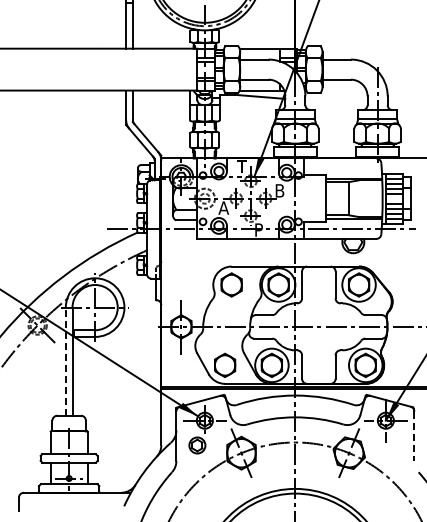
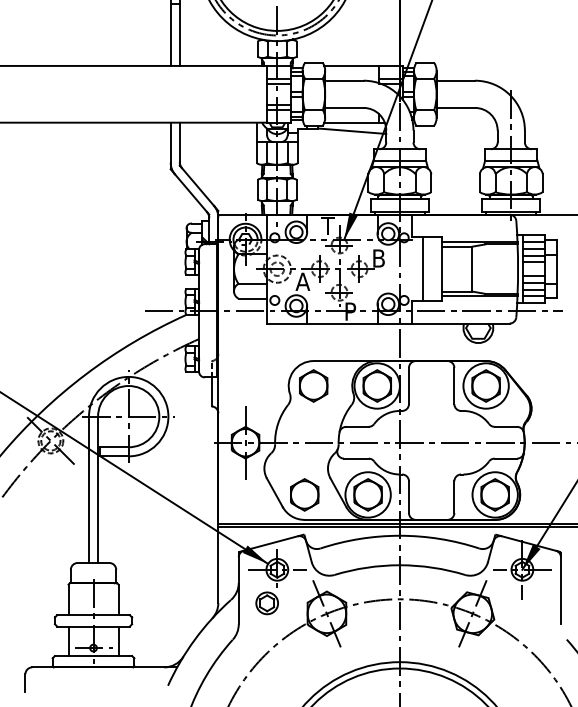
line: (312, 198) -> (423, 268), added
line: (65, 361) -> (88, 489), dashed -> solid
line: (414, 436) -> (561, 591), dashed -> solid

